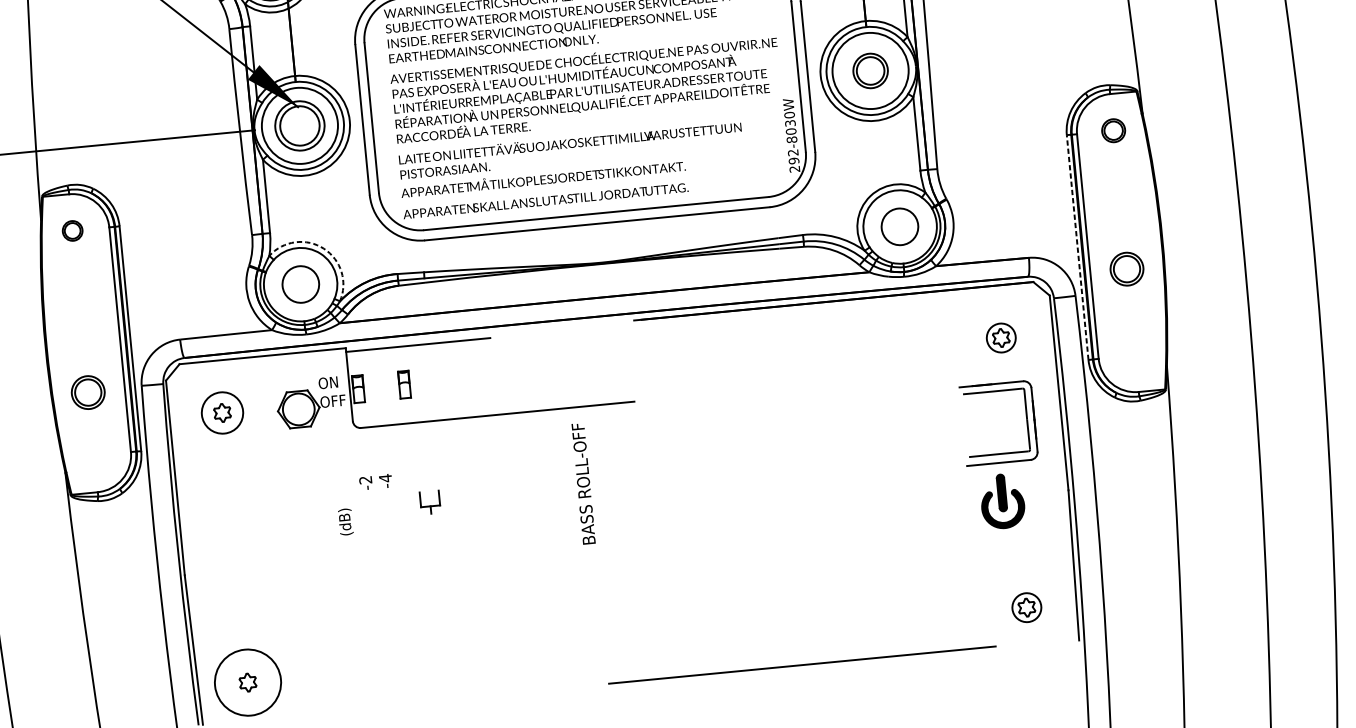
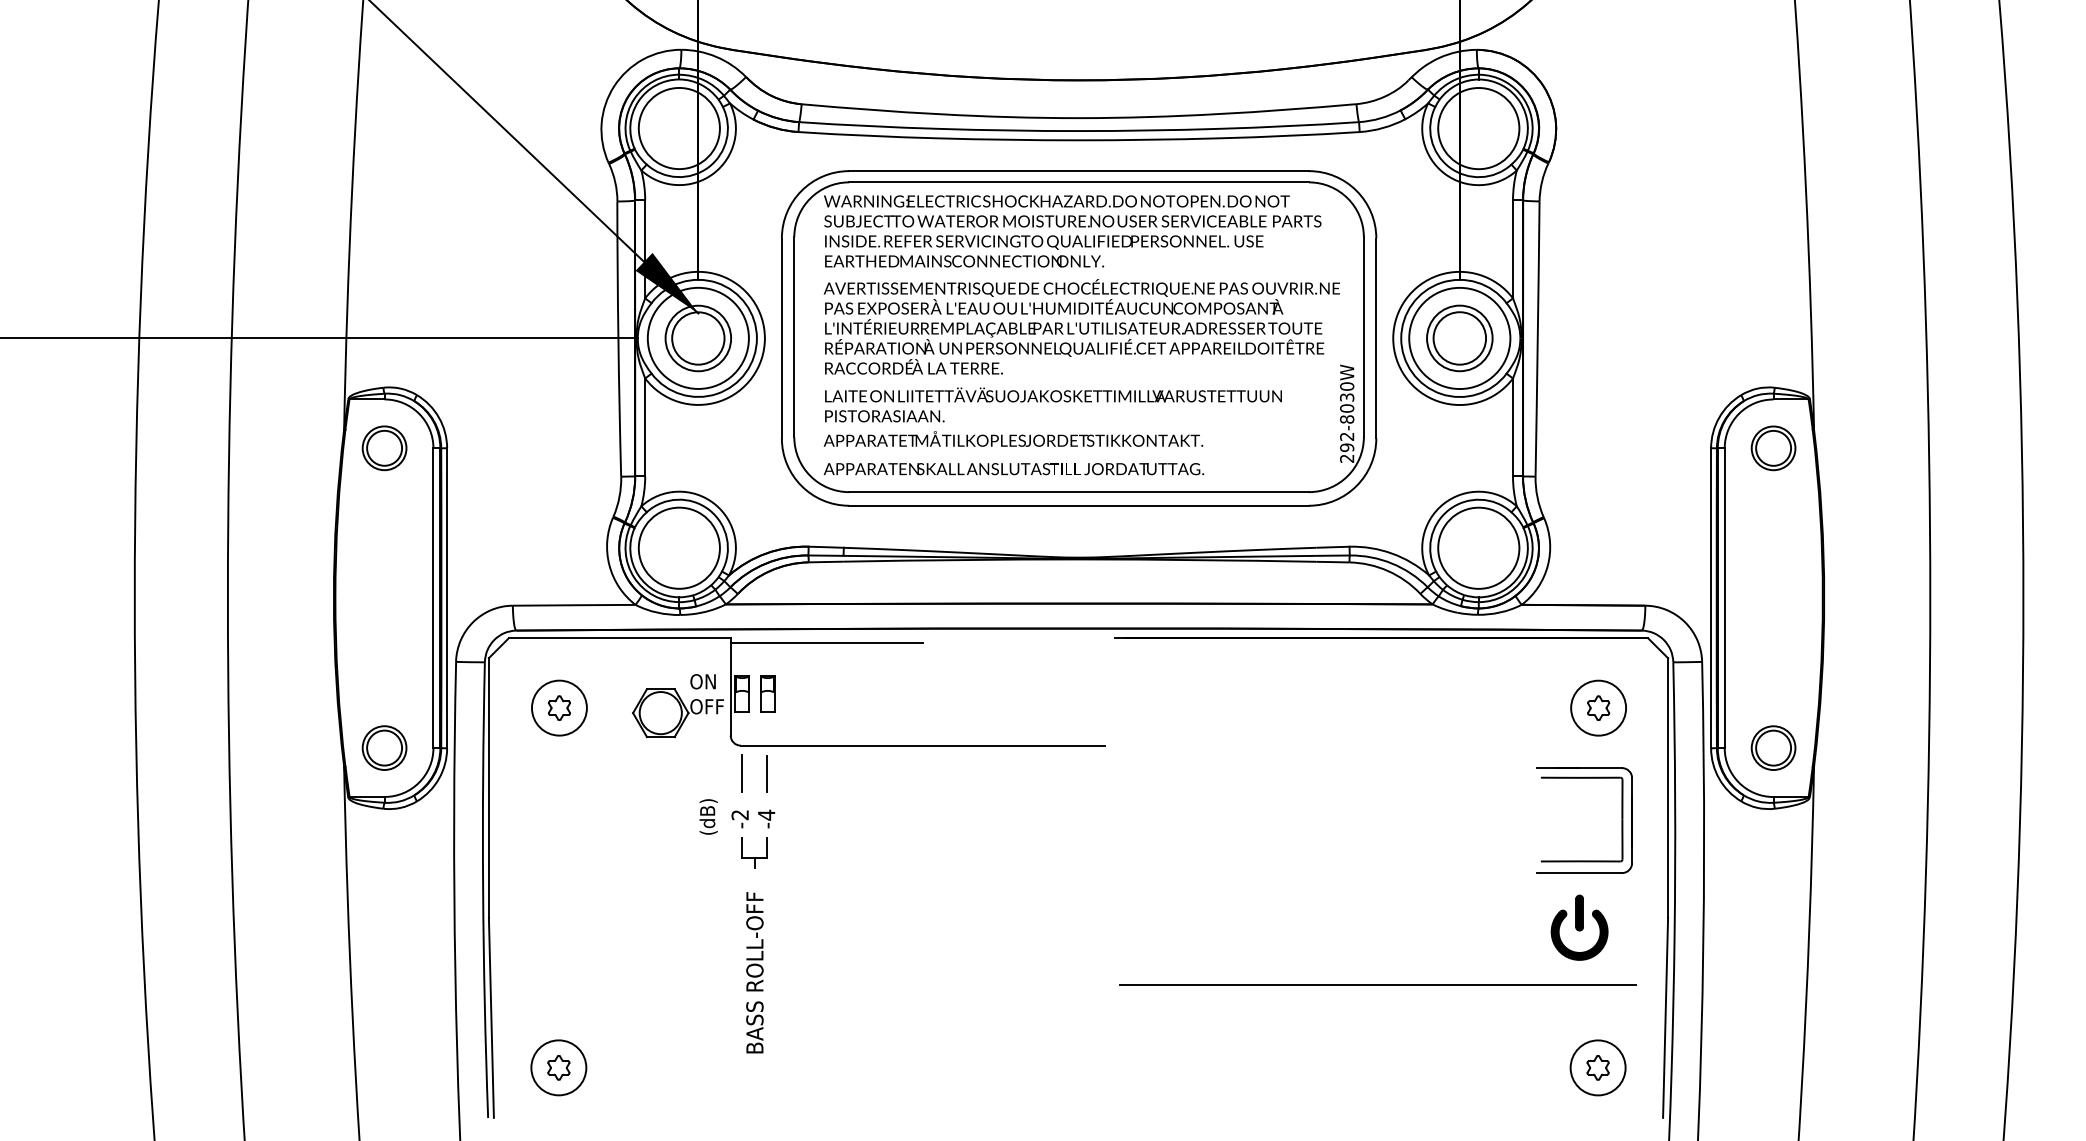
part: (870, 71) -> (1459, 338), size x1.43
part: (1113, 130) -> (1773, 448), size x1.43
circle: (899, 226) -> (1478, 547), size x1.67
part: (72, 231) -> (384, 448), size x1.67
line: (1077, 246) -> (1711, 597), dashed -> solid
arc: (323, 248) -> (714, 503), dashed -> solid
part: (1126, 268) -> (1773, 747), moved
circle: (300, 284) -> (678, 547), size x1.67
circle: (1001, 337) -> (1598, 707), size x1.43
part: (404, 384) -> (767, 693), moved
part: (88, 392) -> (384, 747), moved
line: (383, 446) -> (767, 773), added
line: (364, 448) -> (742, 773), added
text: (583, 483) -> (754, 972), moved
part: (1001, 492) -> (1579, 912), size x0.71
part: (430, 502) -> (754, 852), moved
text: (345, 521) -> (708, 816), moved
circle: (1026, 607) -> (1597, 1067), size x1.43
line: (801, 664) -> (1377, 984), moved
circle: (247, 682) -> (558, 1067), size x0.62

